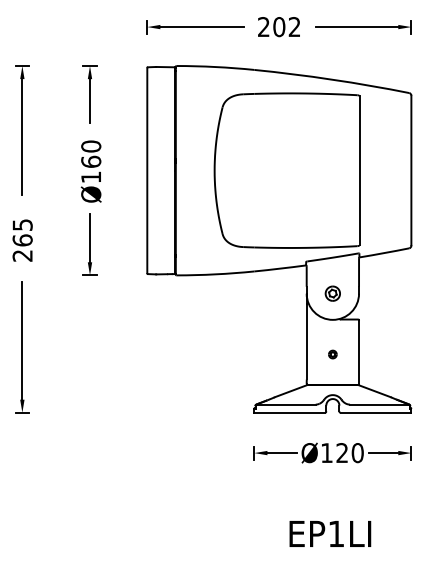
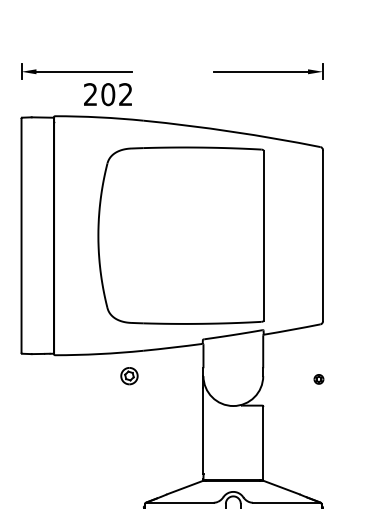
text: (278, 27) -> (107, 95), moved
part: (332, 293) -> (129, 375), moved
part: (332, 354) -> (318, 379), moved

